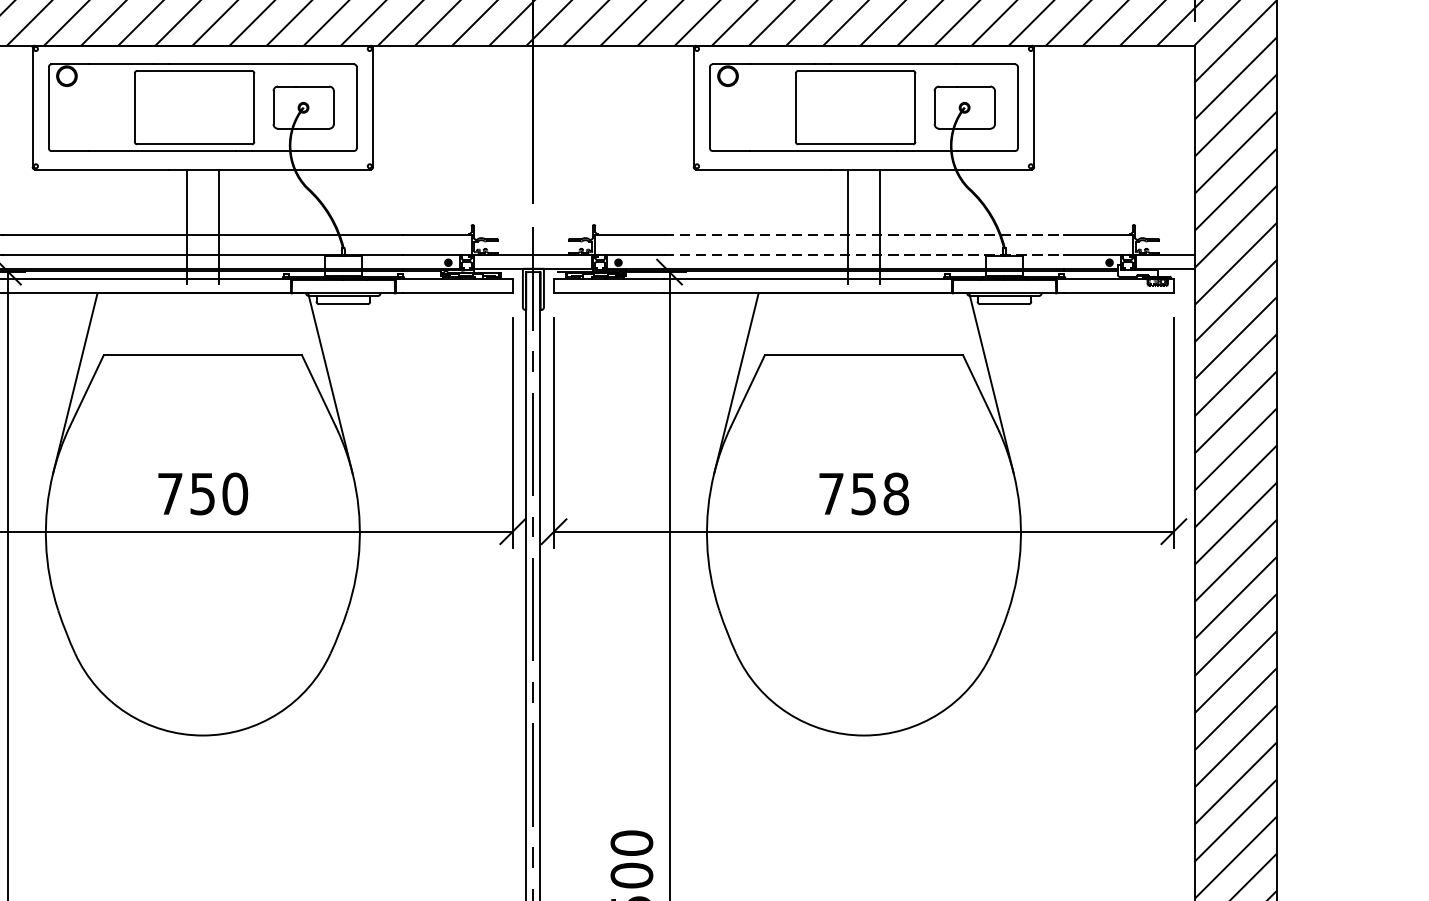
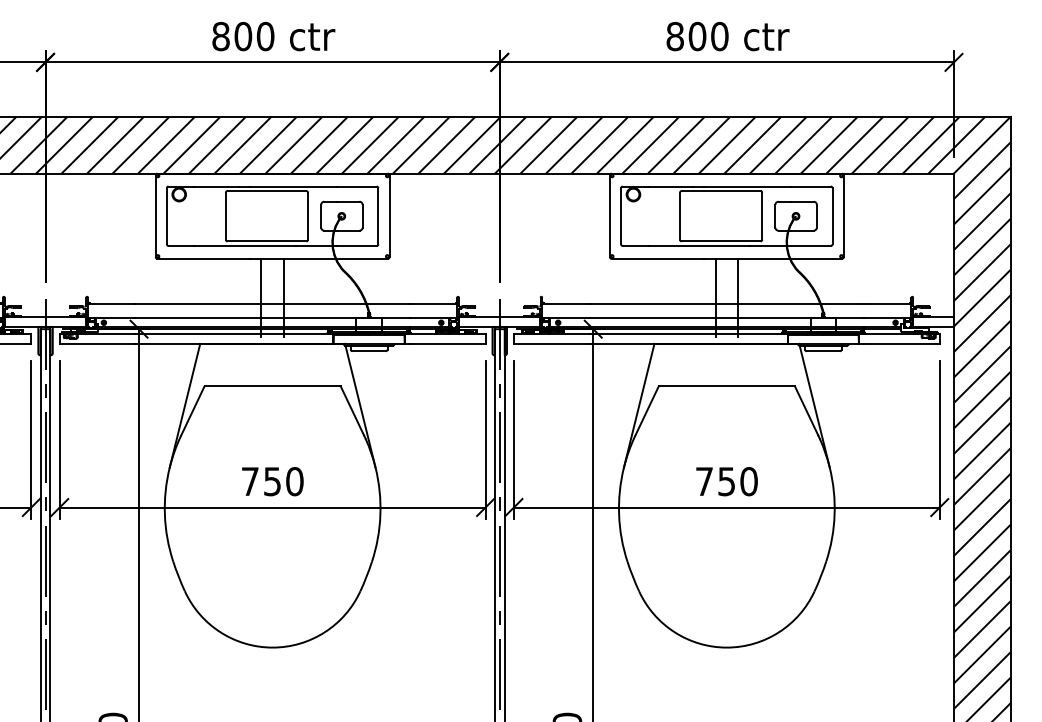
line: (864, 234) -> (727, 303), dashed -> solid
line: (864, 255) -> (727, 317), dashed -> solid
text: (895, 493) -> (748, 481), 758 -> 750

